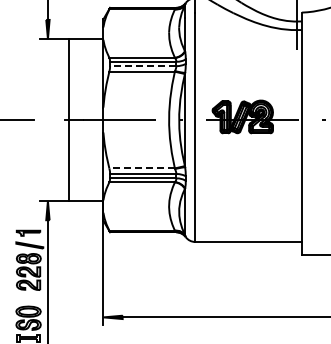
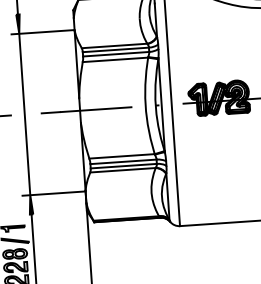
line: (142, 66) -> (115, 54), dashed -> solid
line: (68, 119) -> (24, 113), moved
line: (142, 168) -> (122, 156), dashed -> solid

